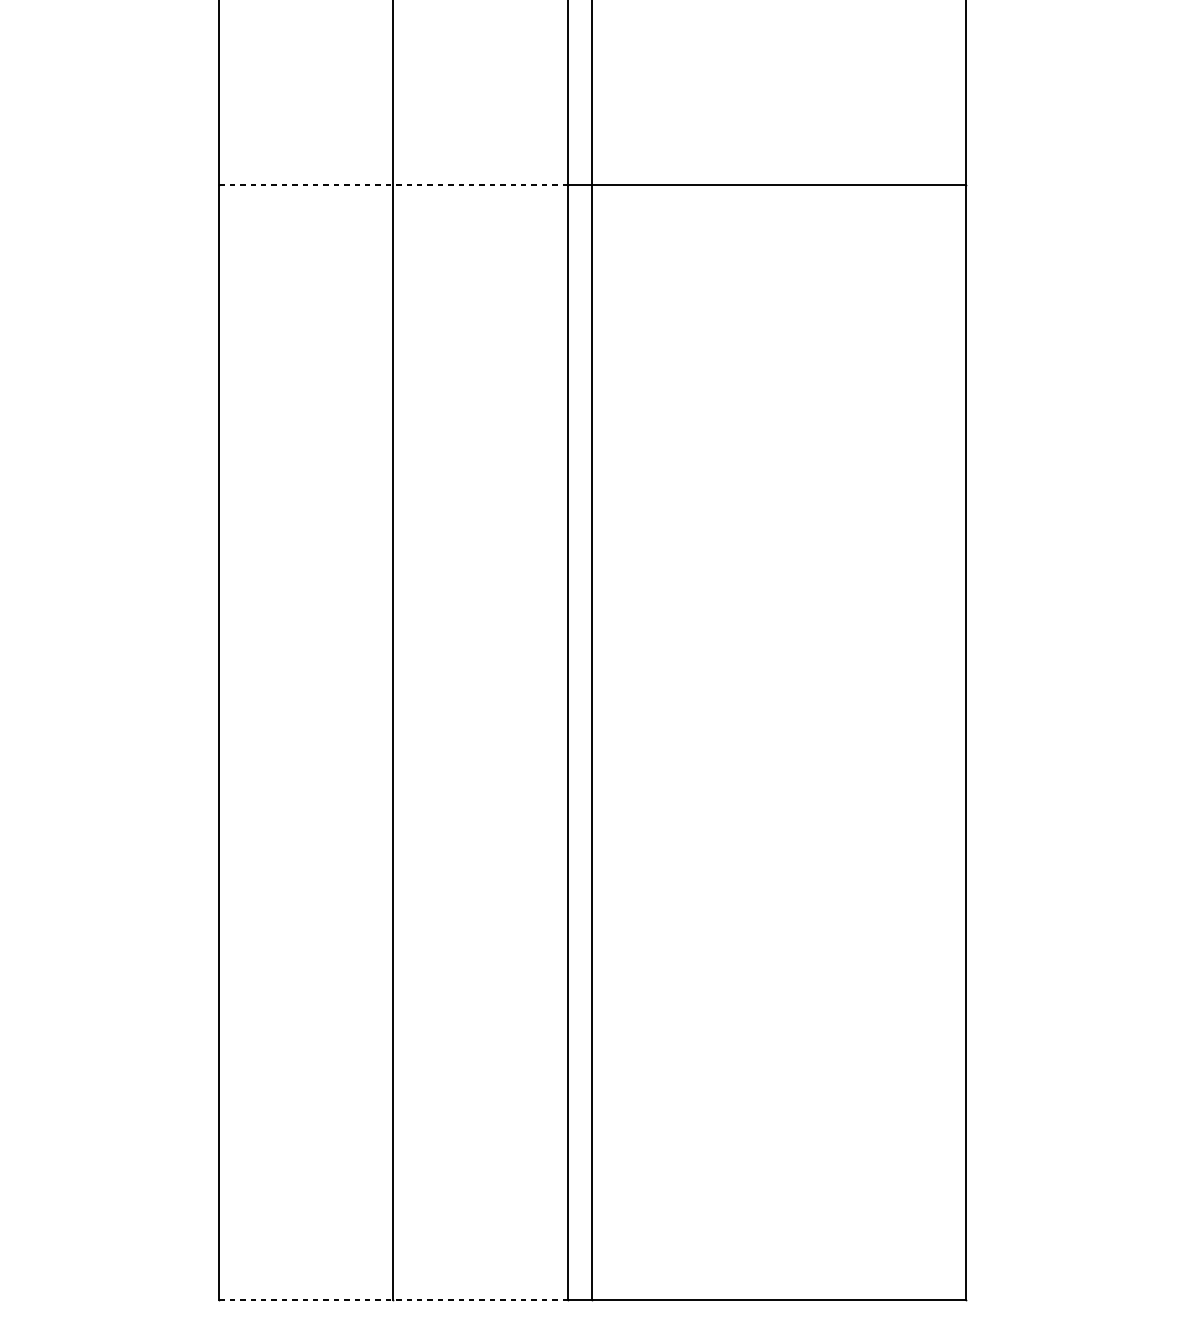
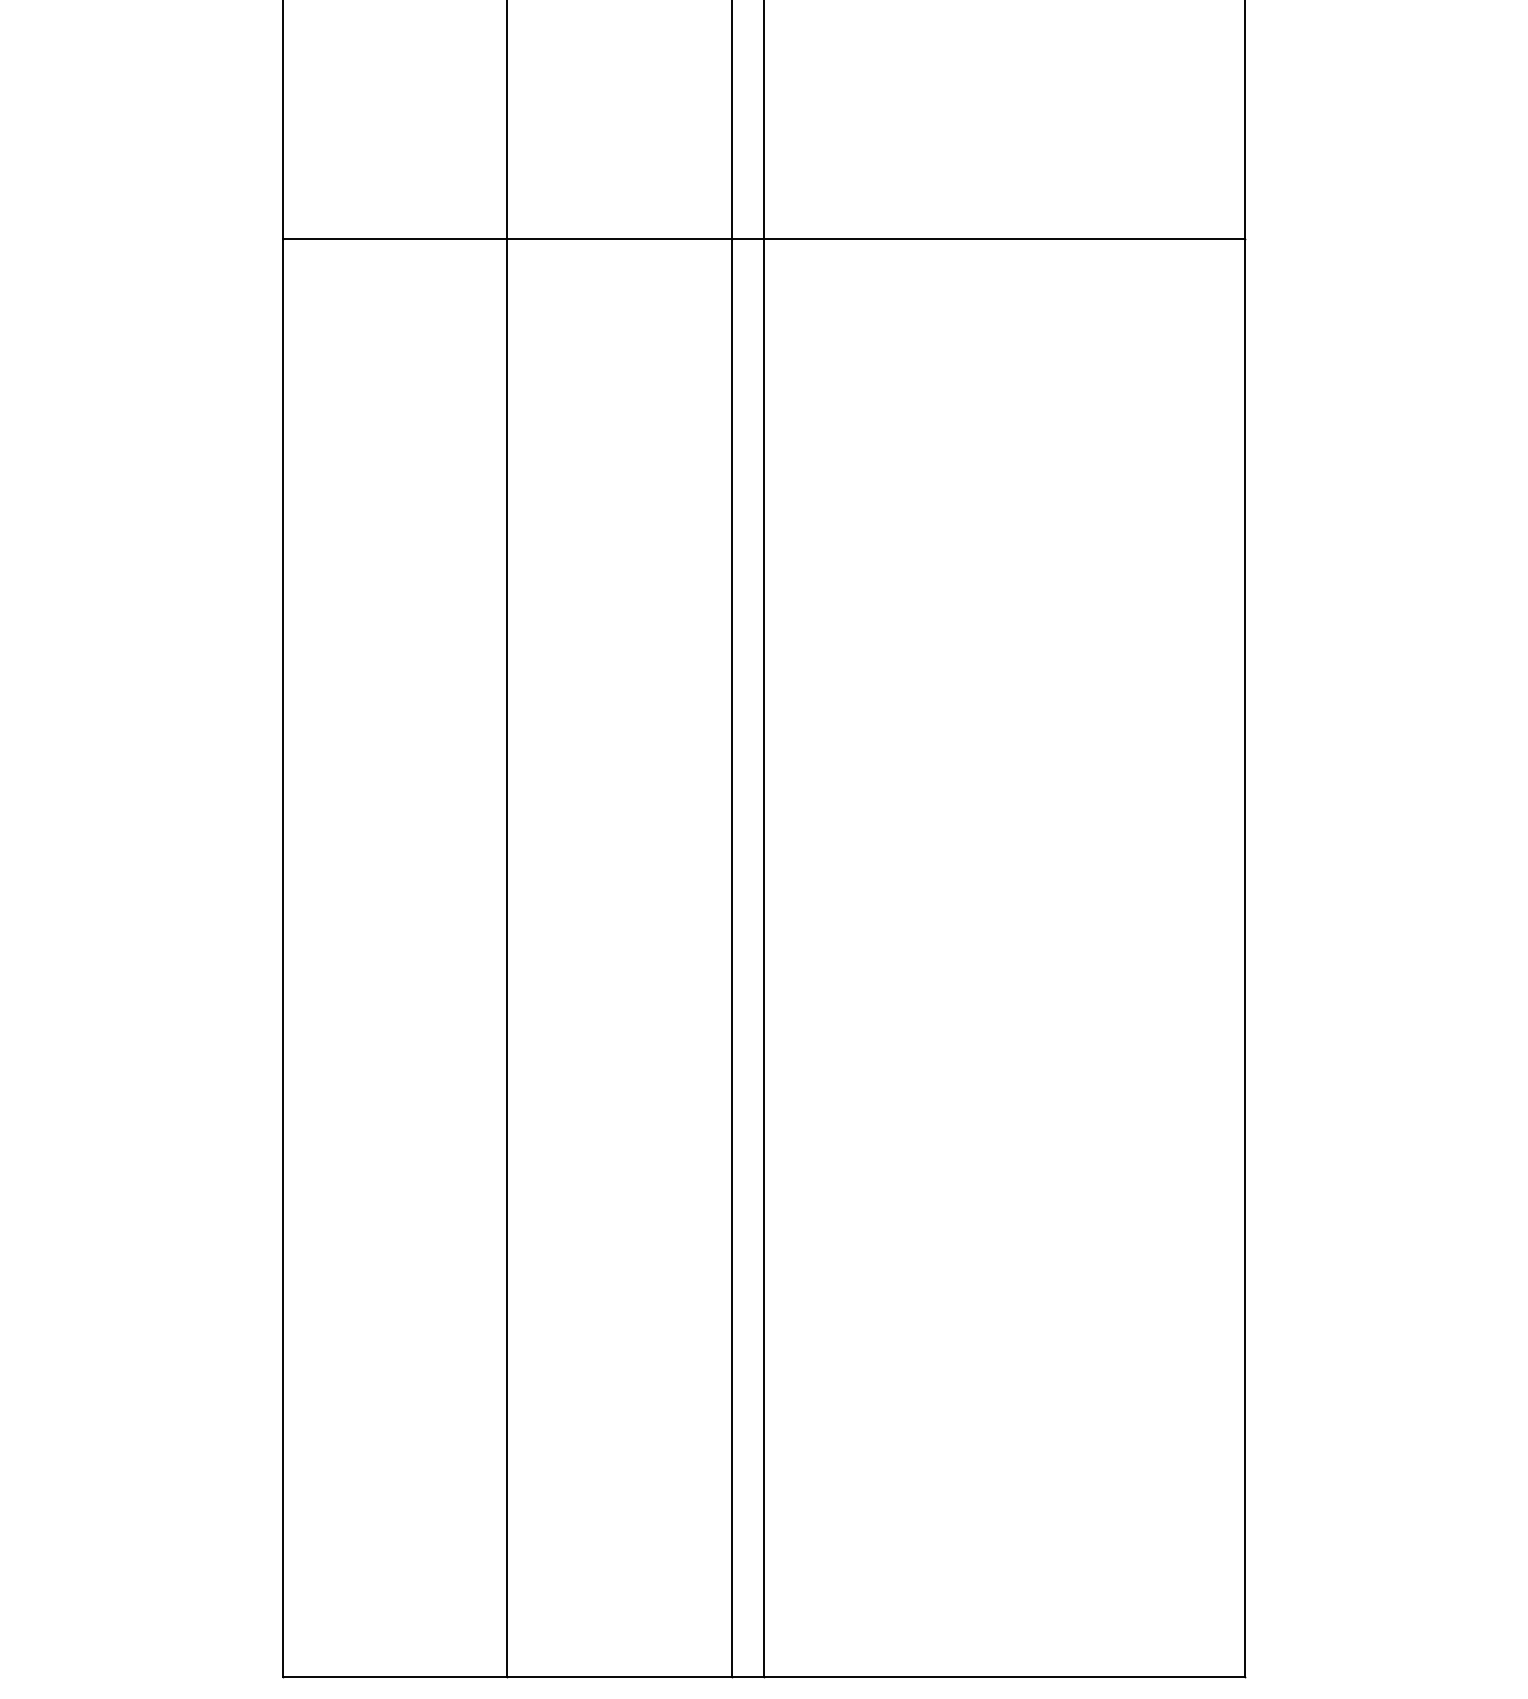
line: (393, 185) -> (507, 239), dashed -> solid
line: (393, 1299) -> (507, 1676), dashed -> solid

